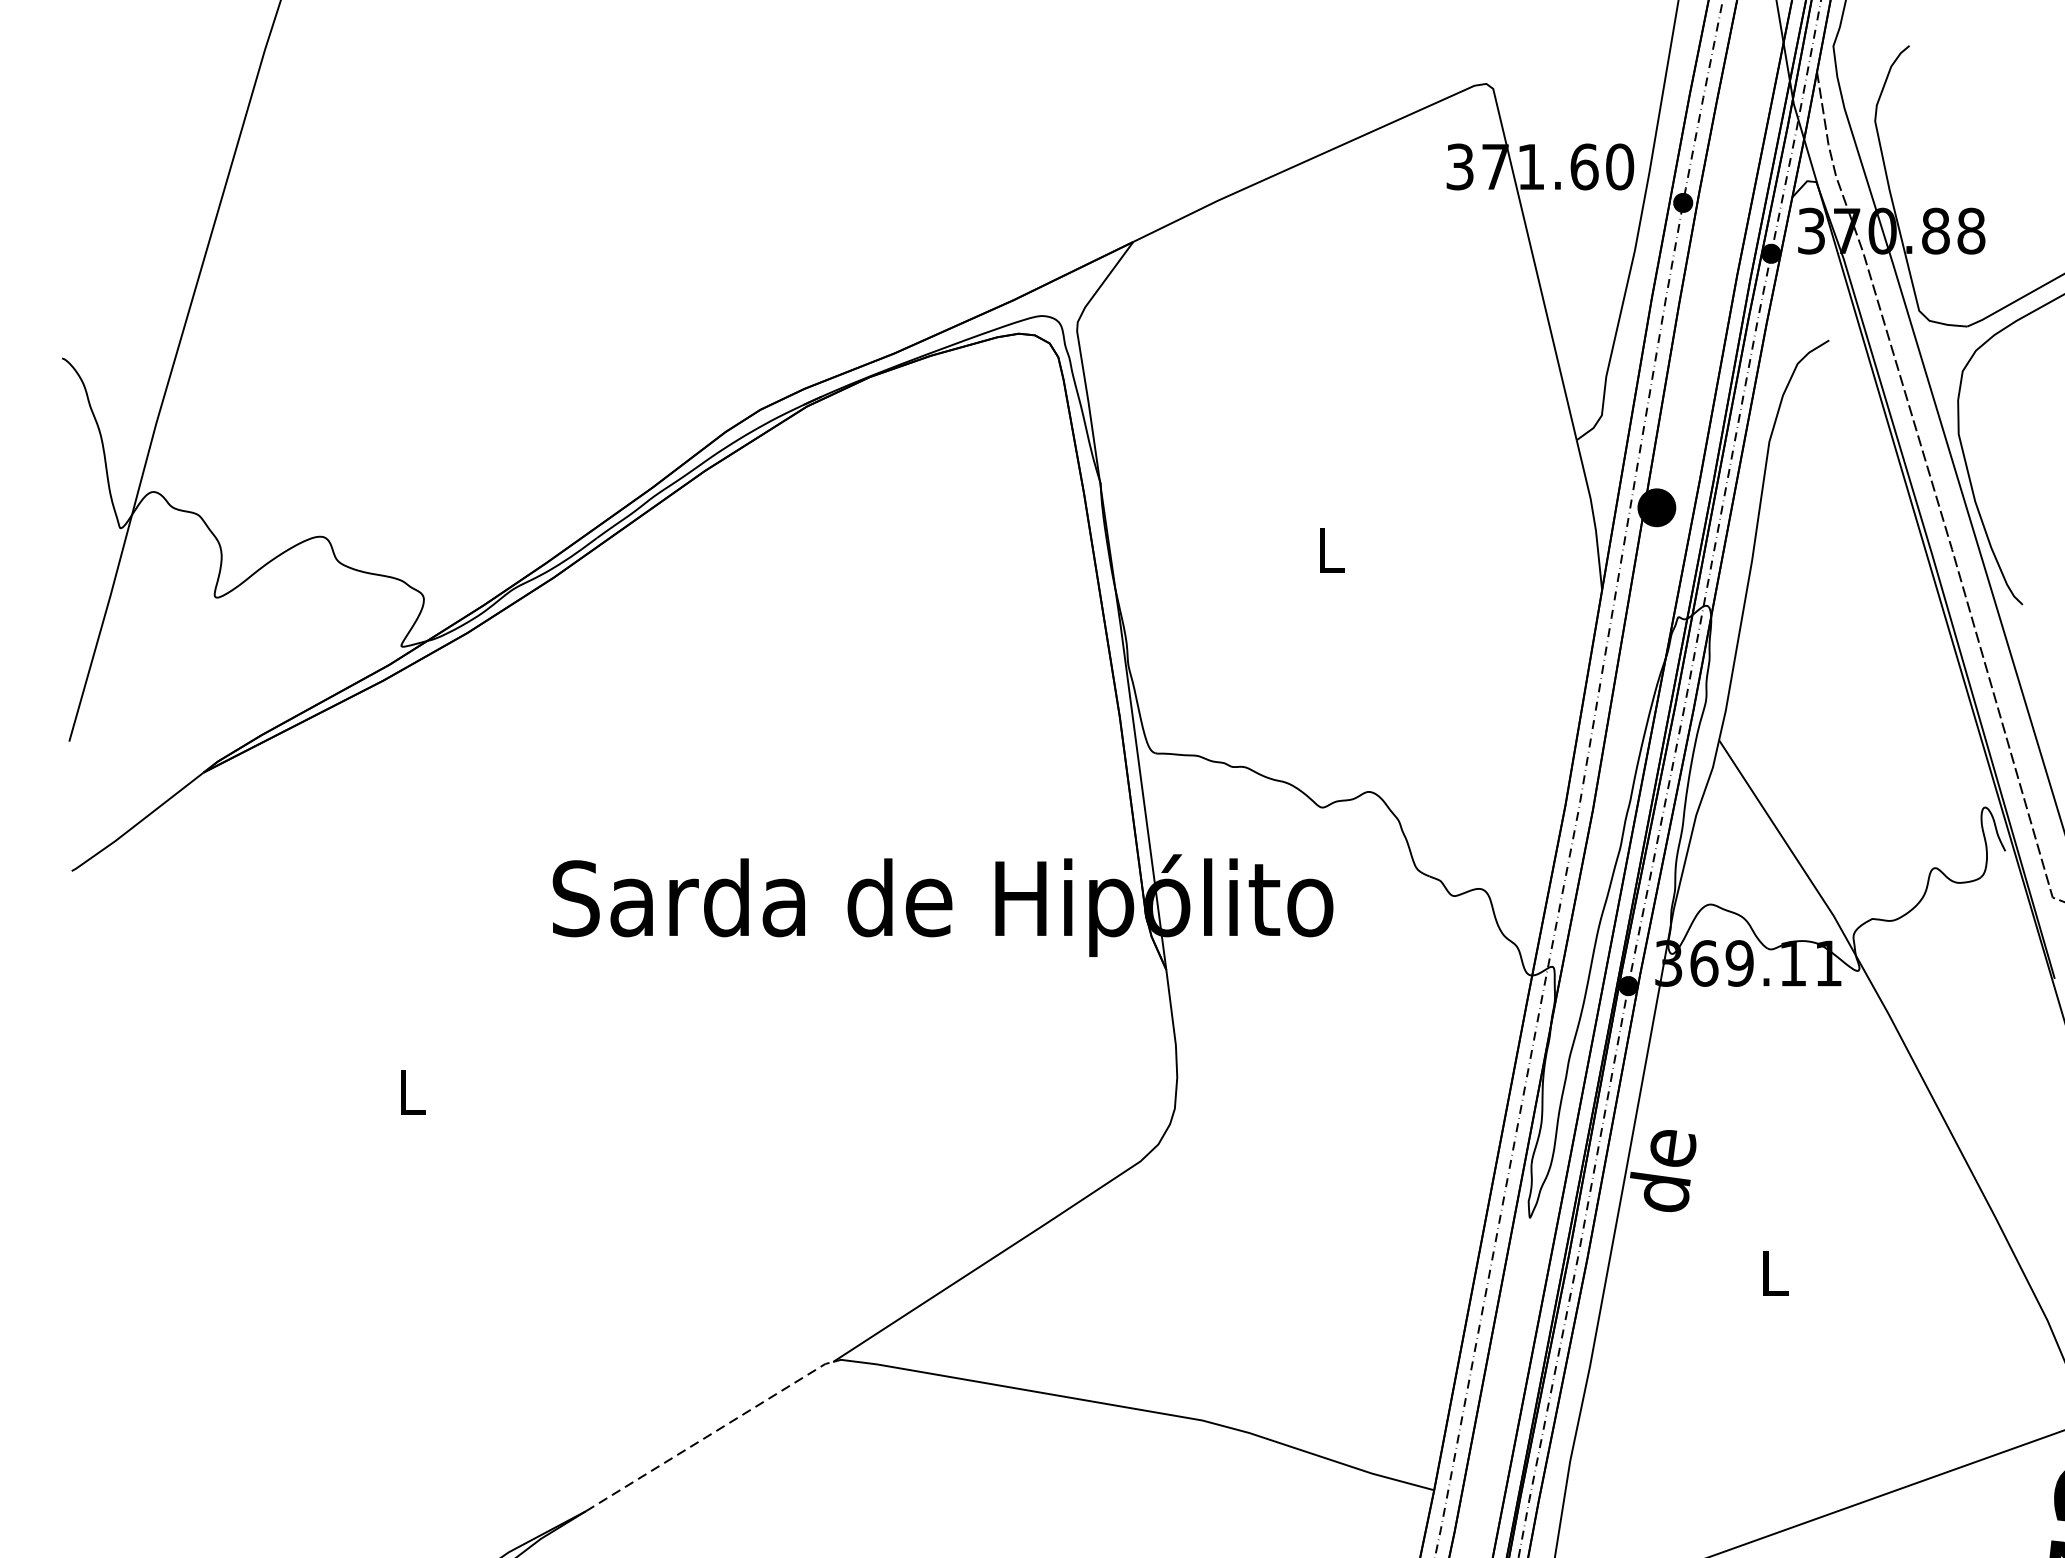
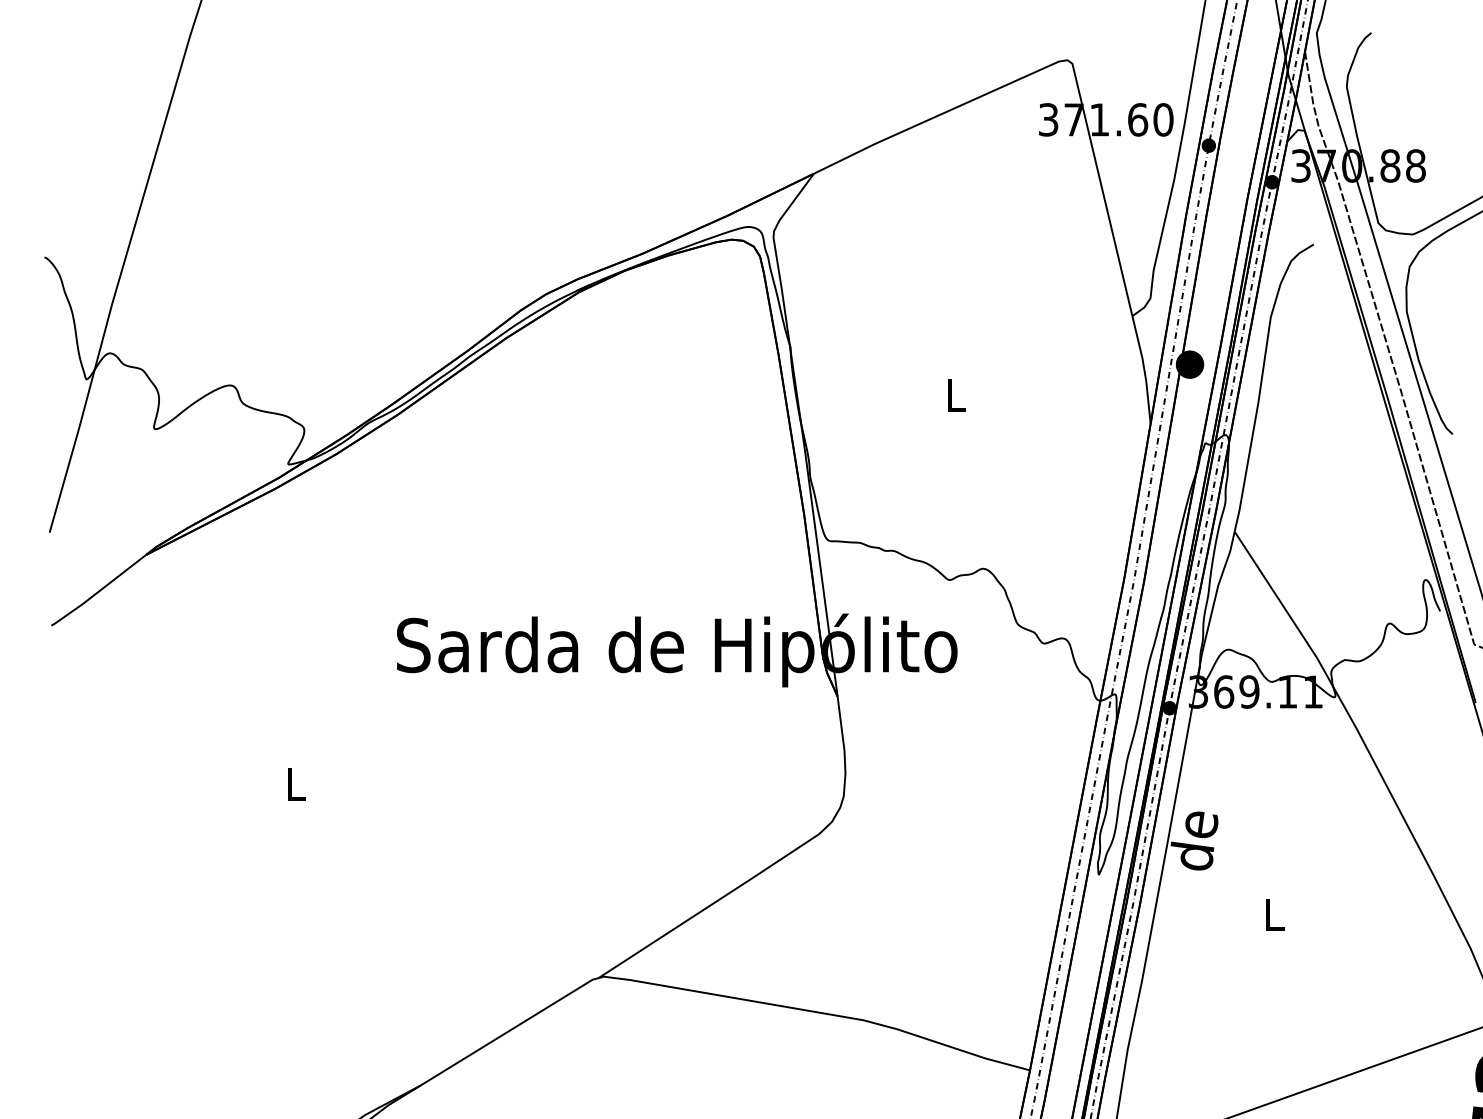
line: (710, 1434) -> (510, 1030), dashed -> solid

